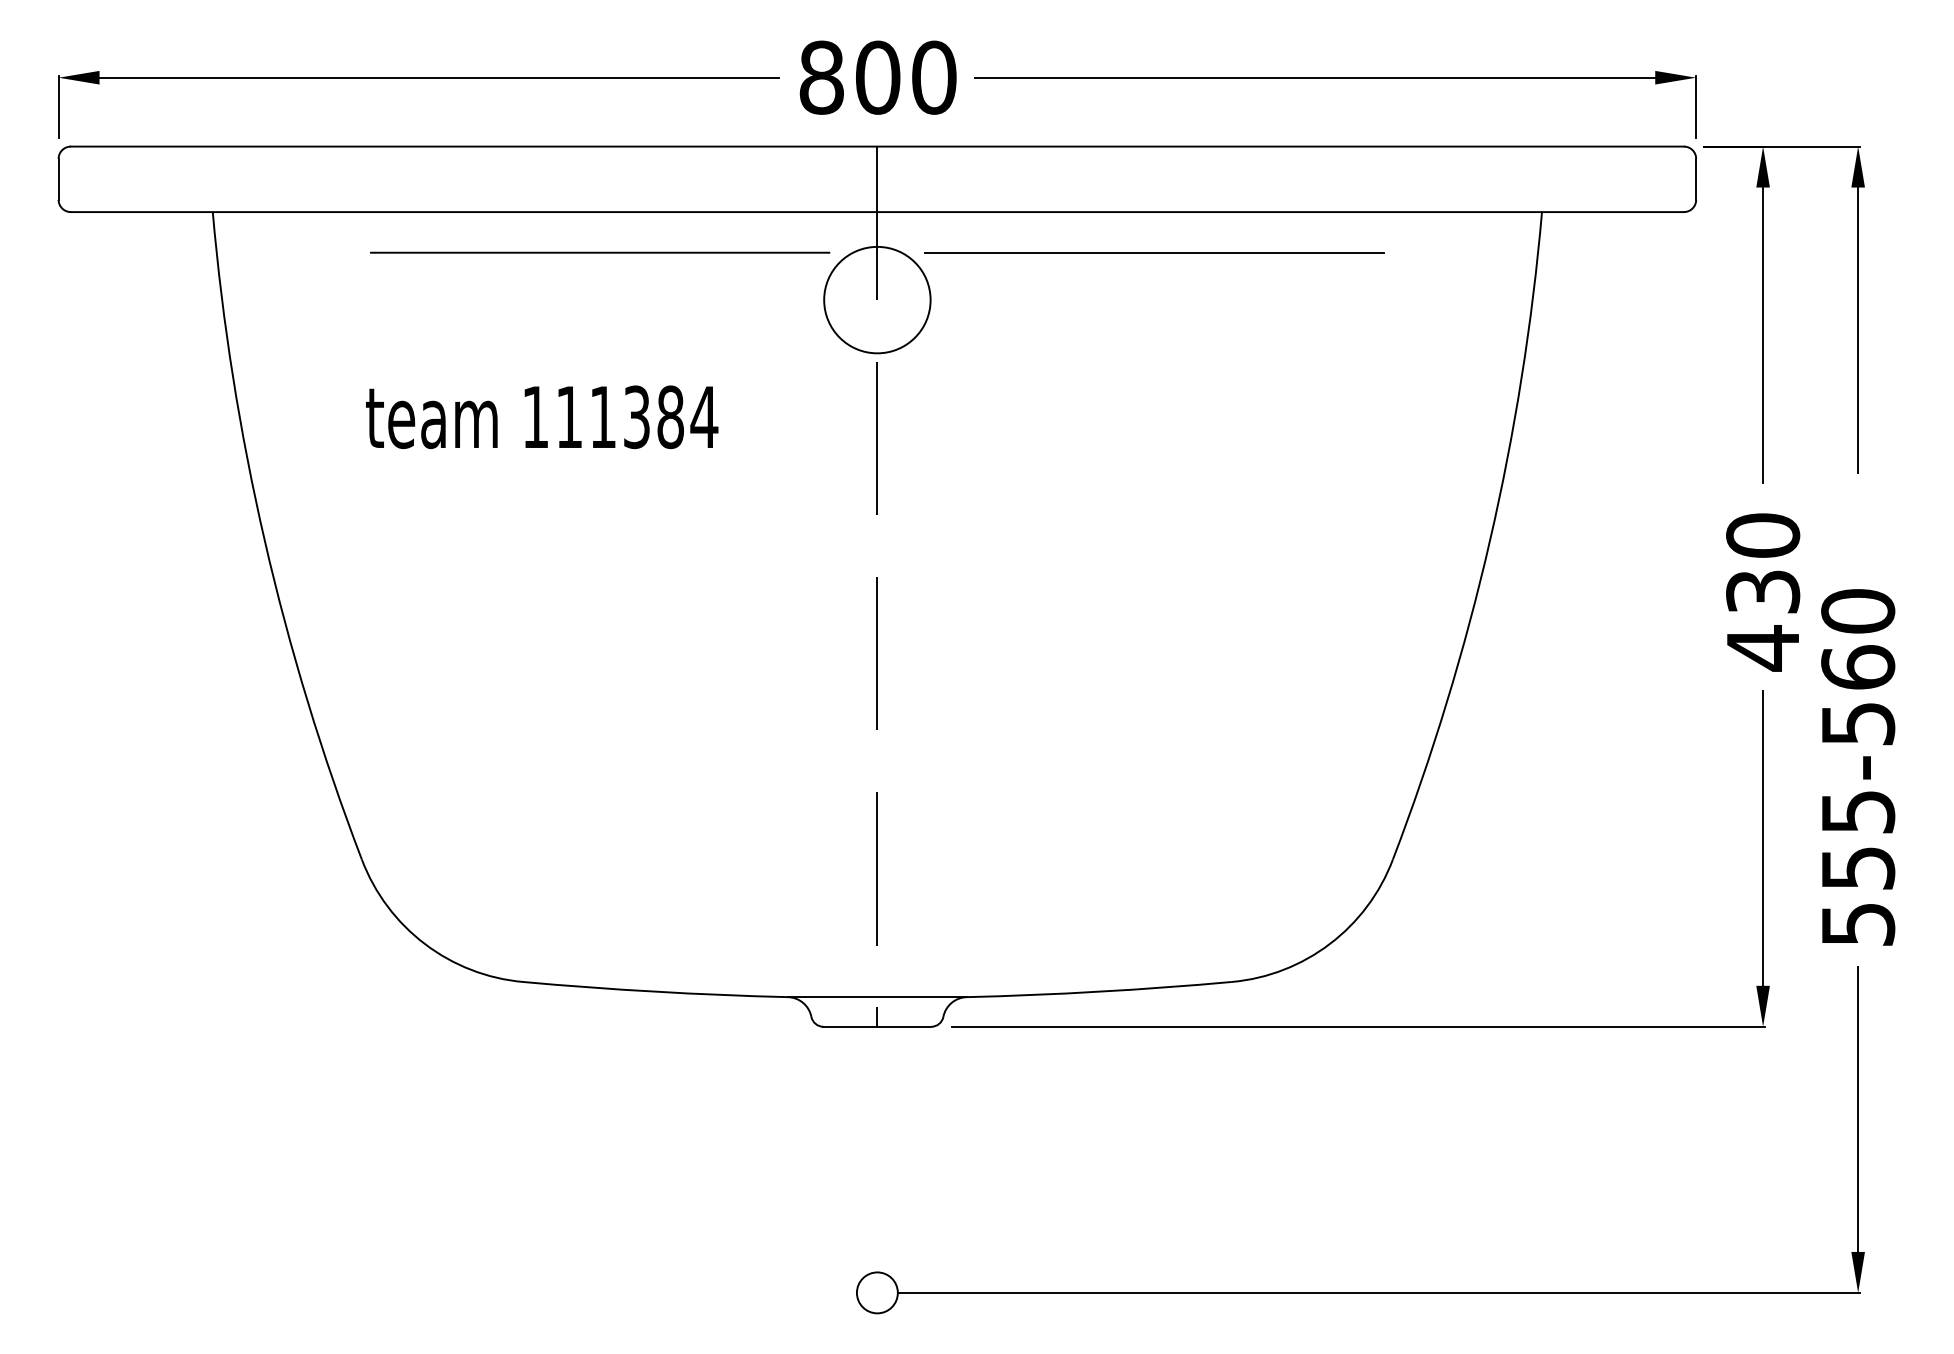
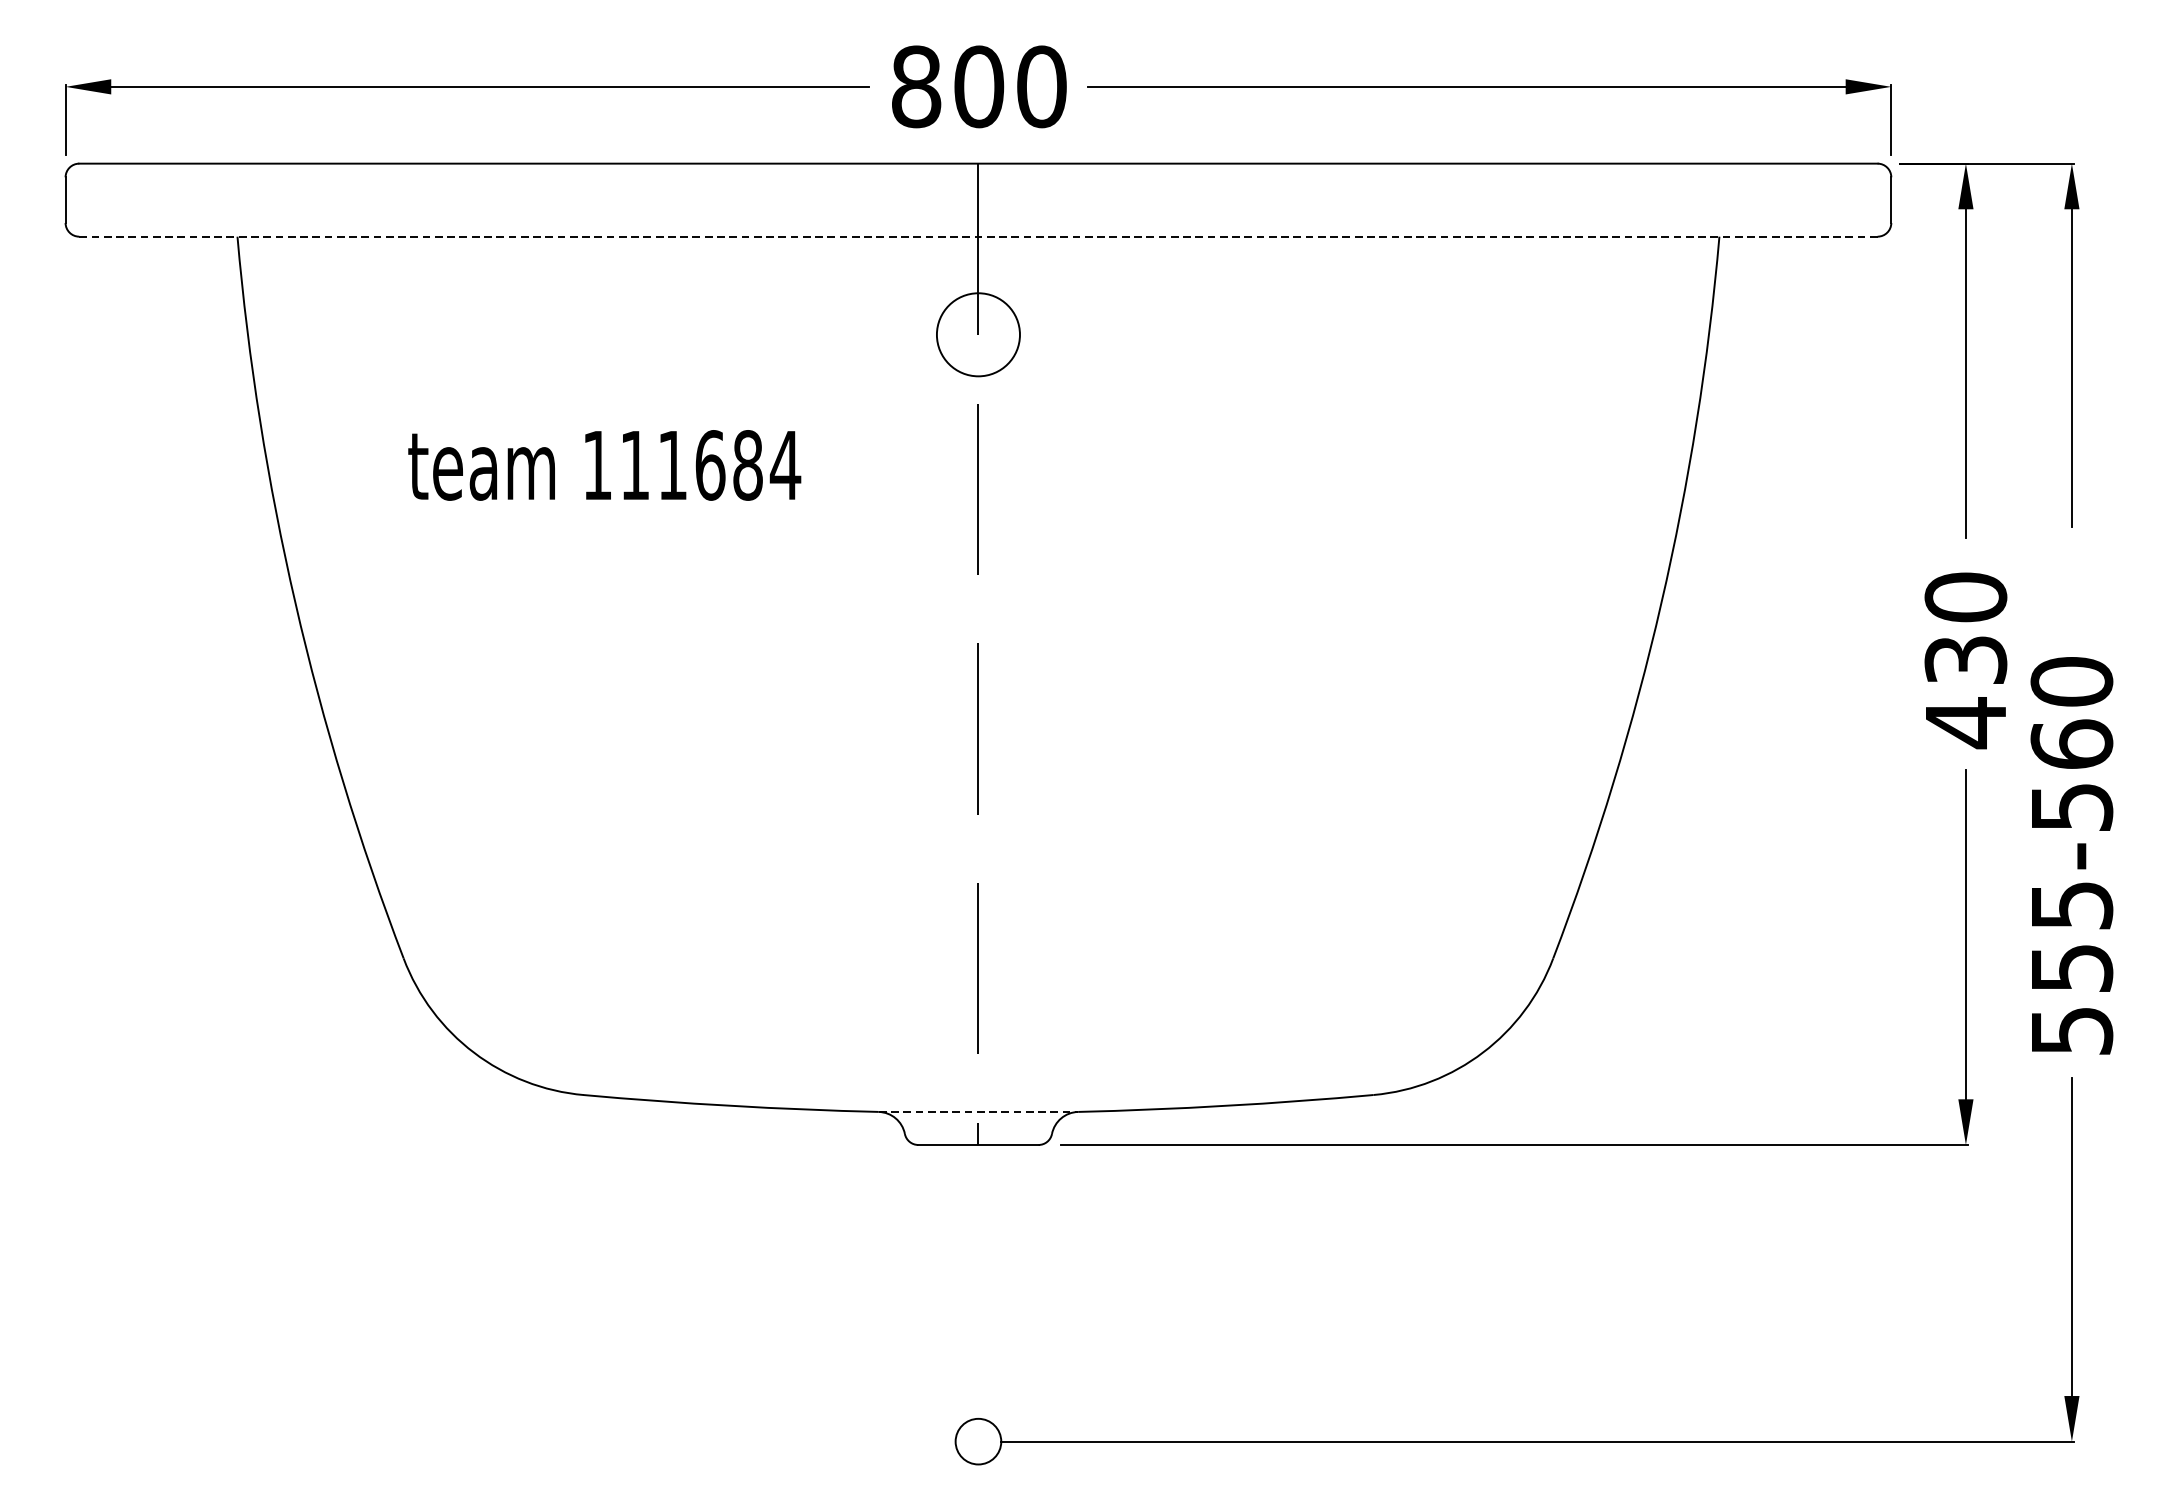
line: (877, 212) -> (978, 237), solid -> dashed
line: (600, 252) -> (669, 281), removed
line: (1154, 252) -> (1287, 281), removed
circle: (877, 299) -> (978, 334), size x0.7
text: (637, 417) -> (710, 465), 111384 -> 111684
line: (877, 997) -> (978, 1112), solid -> dashed

